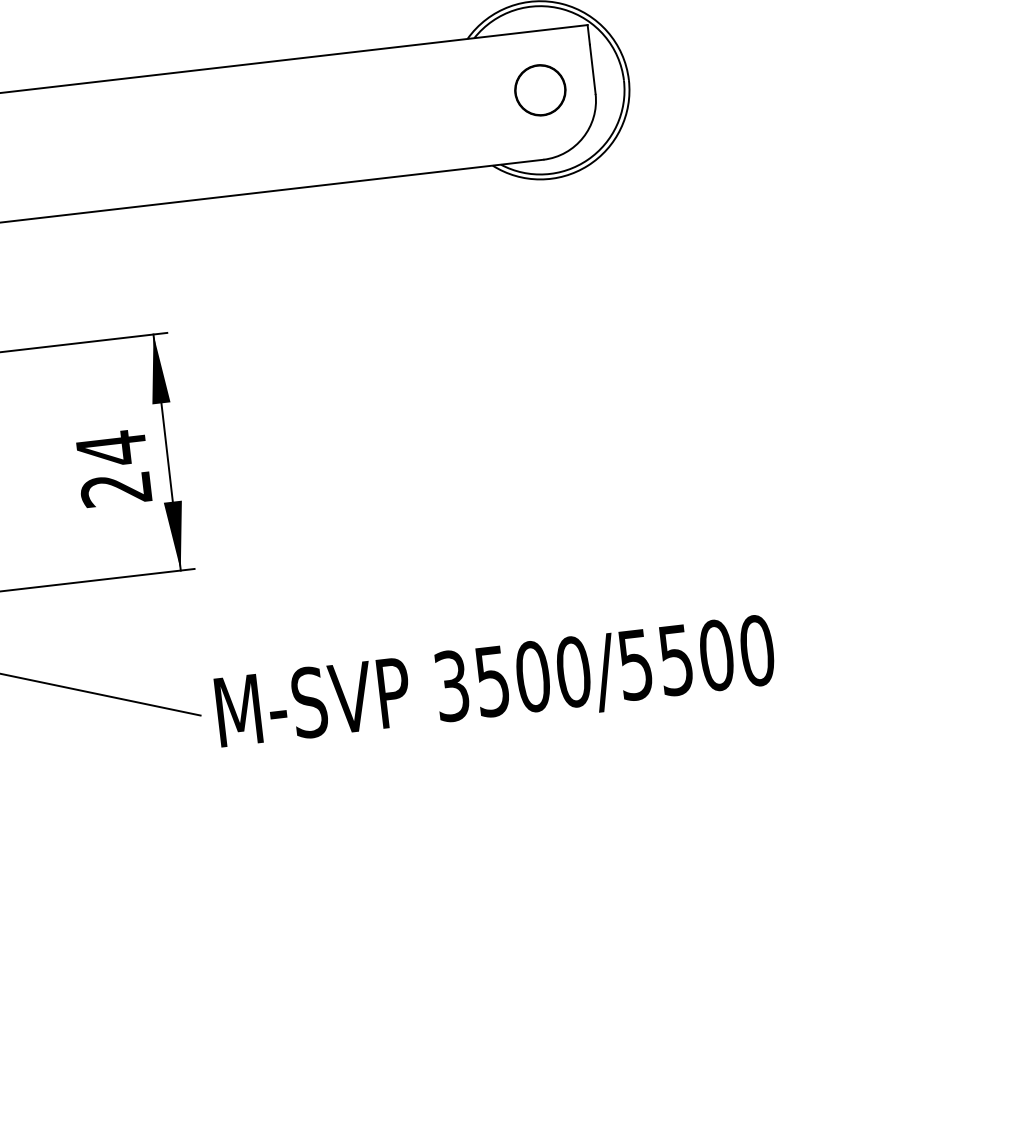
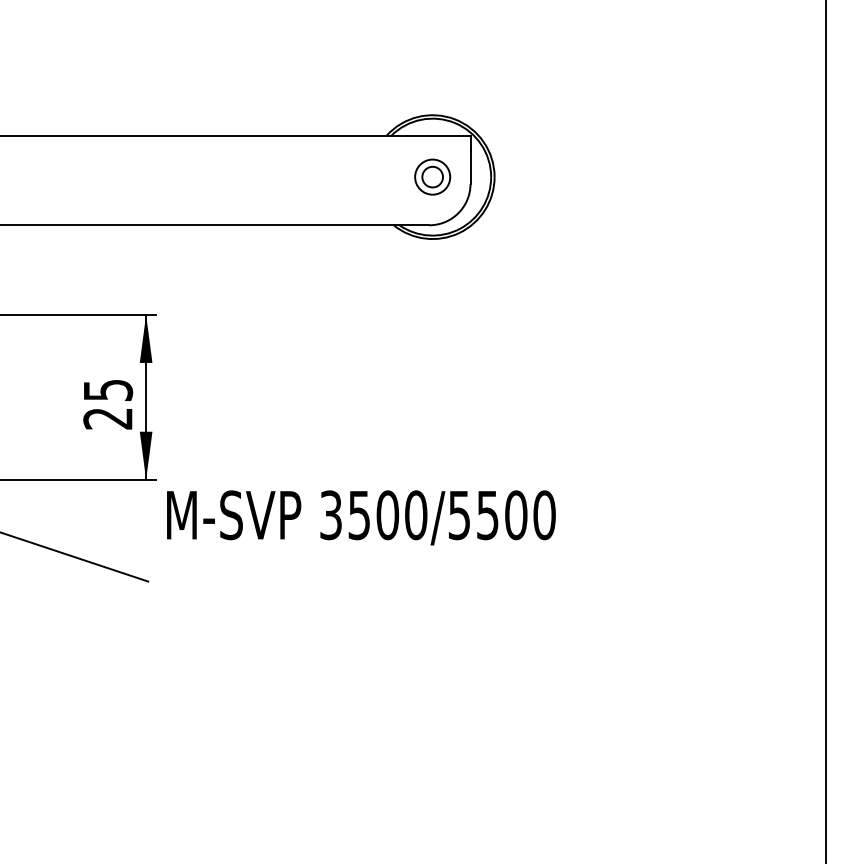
circle: (540, 89) -> (432, 176), size x0.6
text: (112, 448) -> (108, 390), 24 -> 25
text: (495, 684) -> (361, 517), moved

